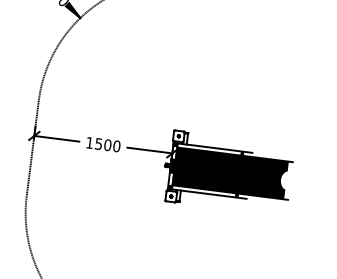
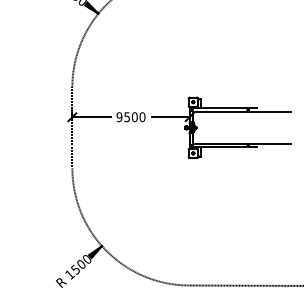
text: (89, 143) -> (119, 117), 1500 -> 9500
fill: (230, 173) -> (240, 127), removed

